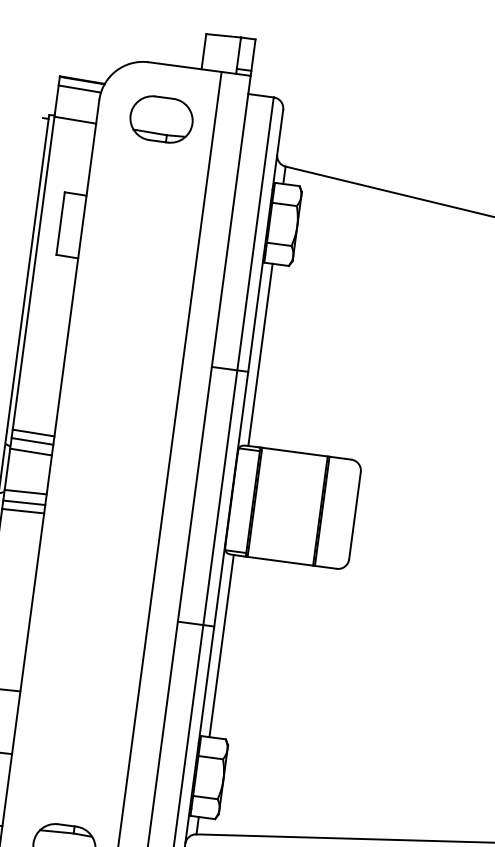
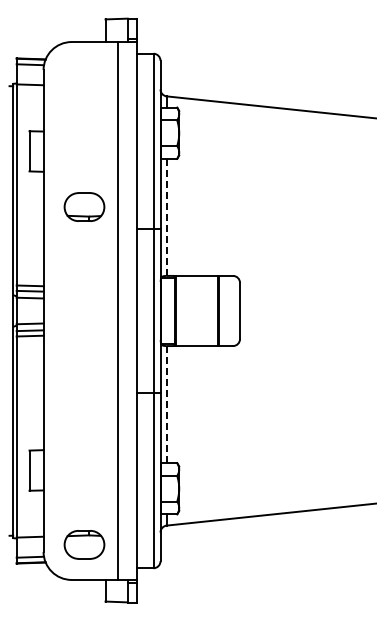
part: (161, 118) -> (84, 206), moved
line: (259, 354) -> (166, 217), solid -> dashed
line: (221, 645) -> (166, 404), solid -> dashed

